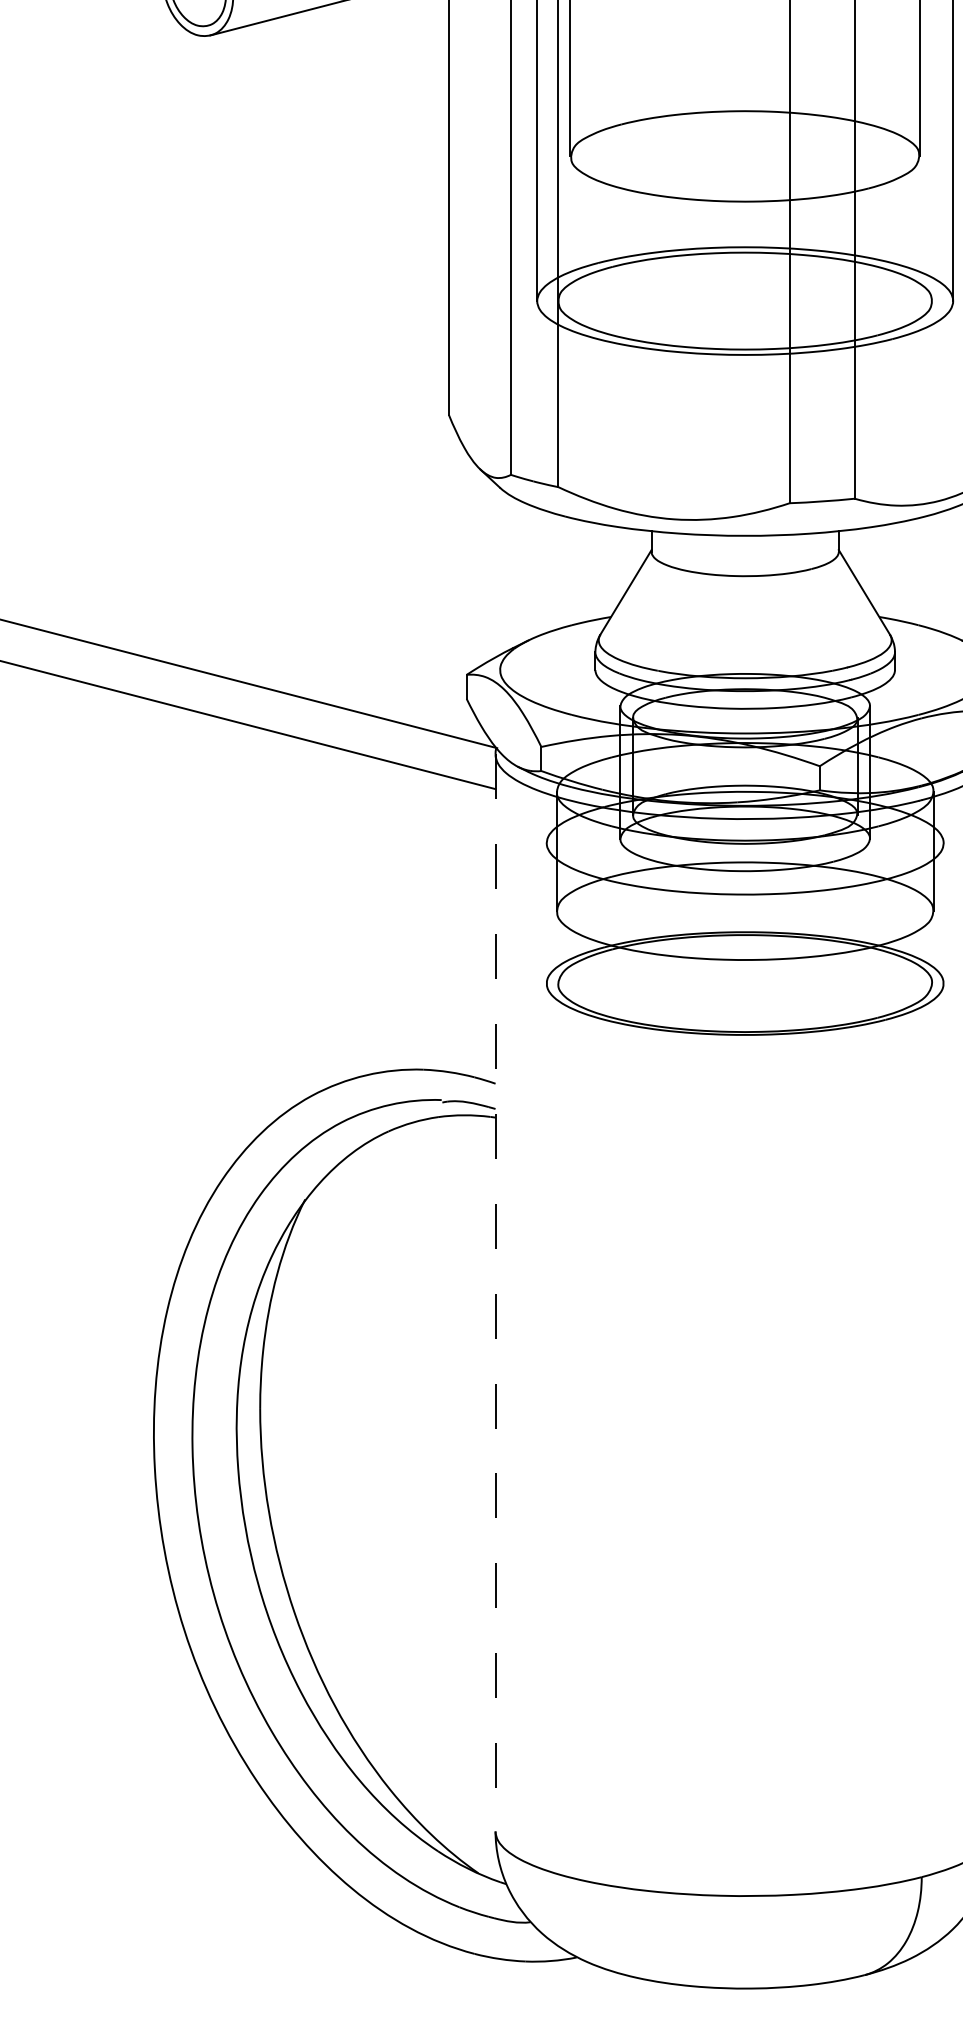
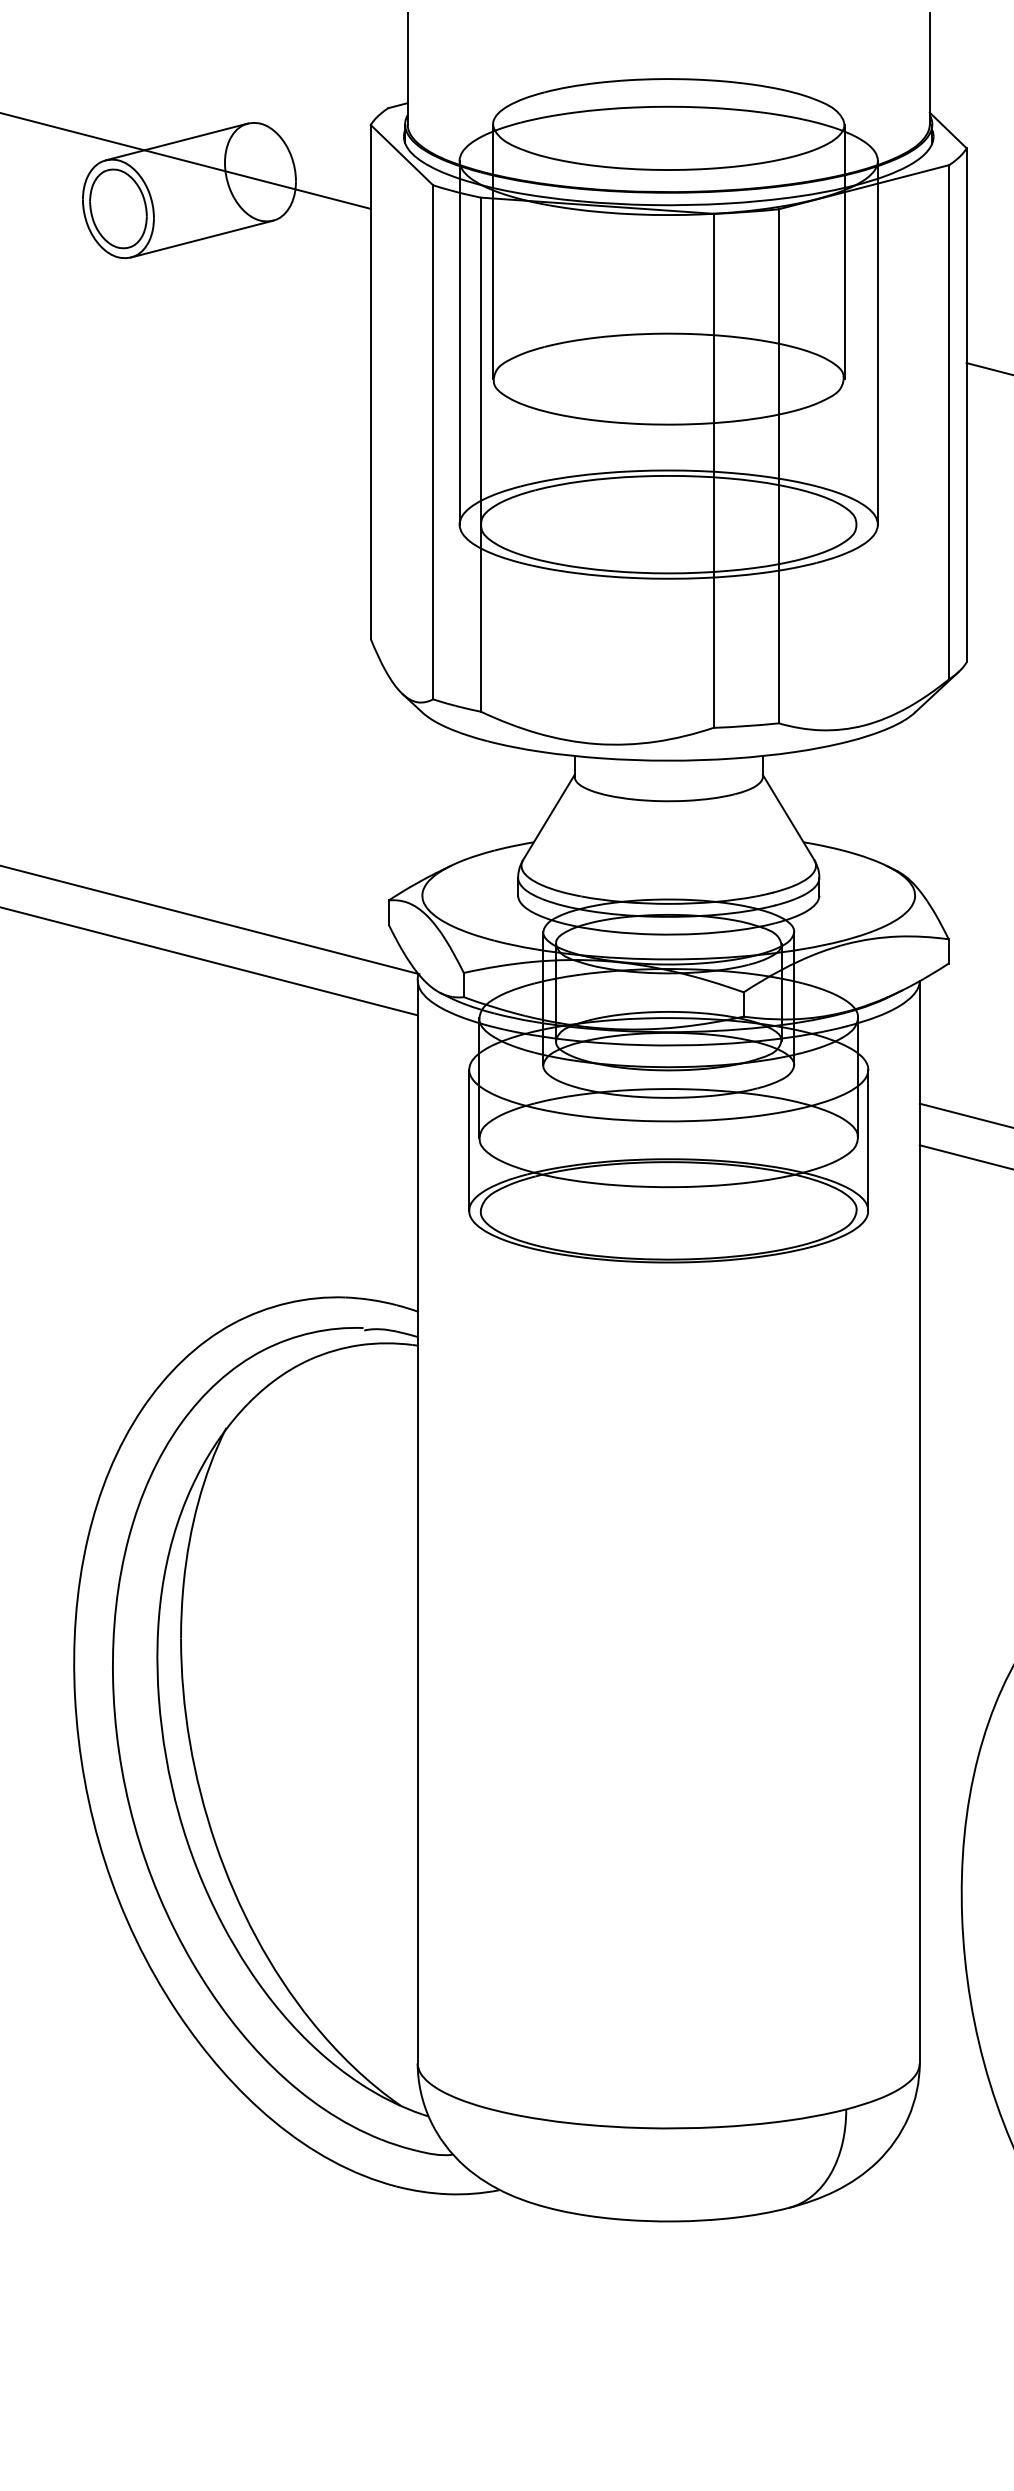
line: (547, 912) -> (469, 1139), added
line: (943, 912) -> (868, 1139), added
line: (495, 1293) -> (417, 1522), dashed -> solid

